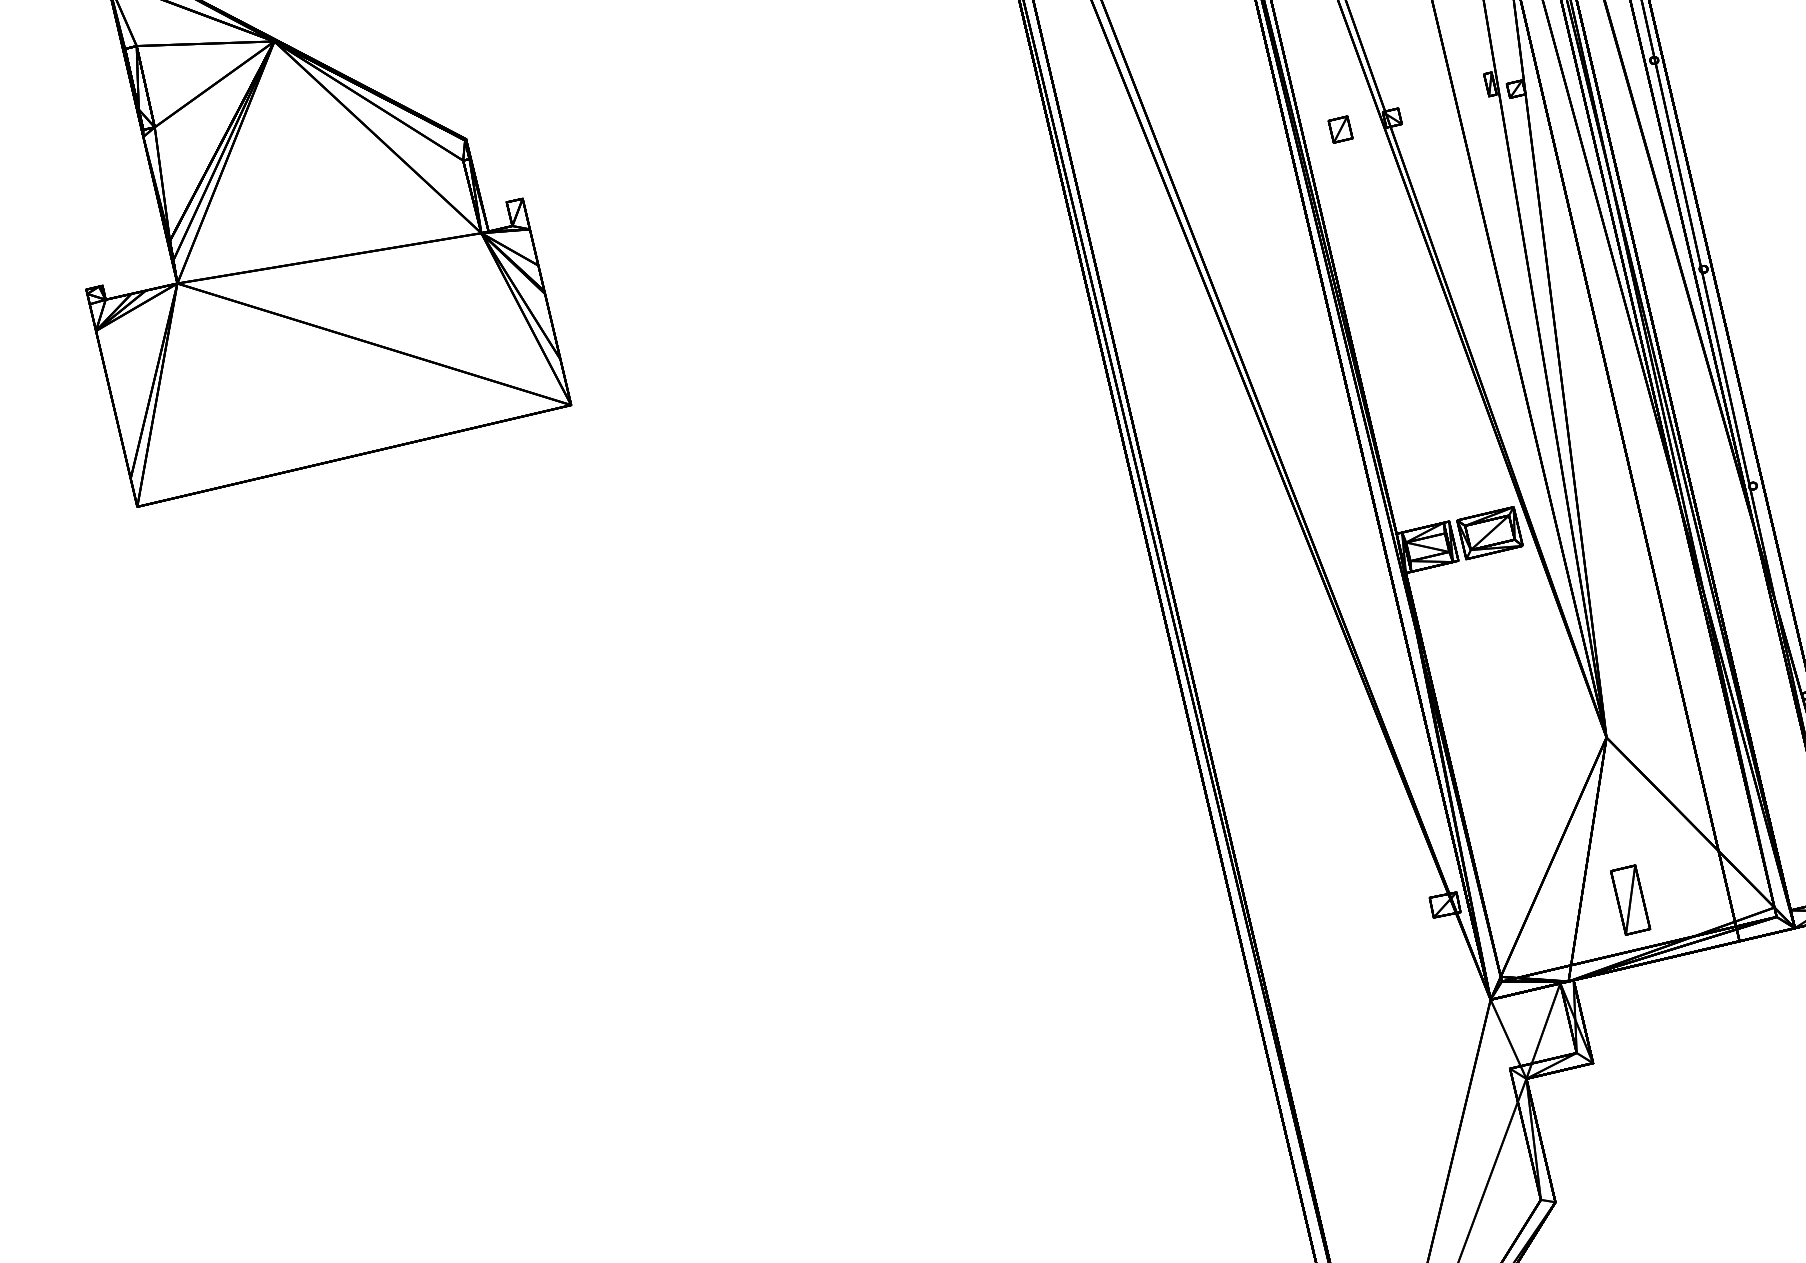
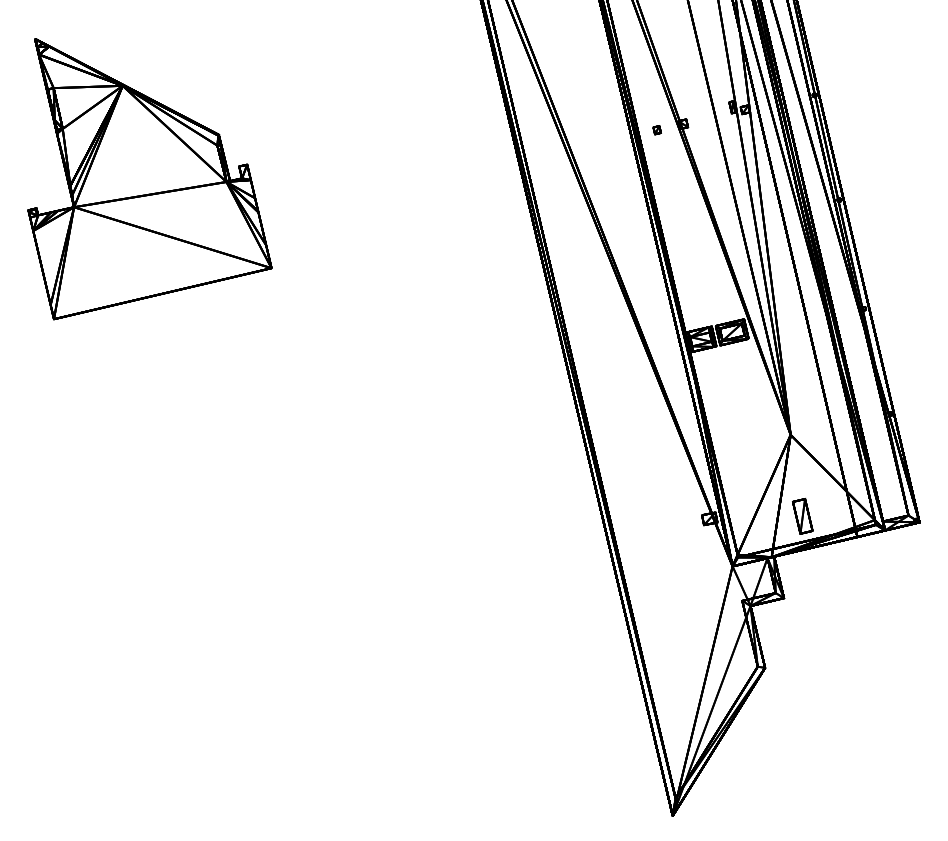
part: (1338, 130) -> (656, 130), size x0.62

